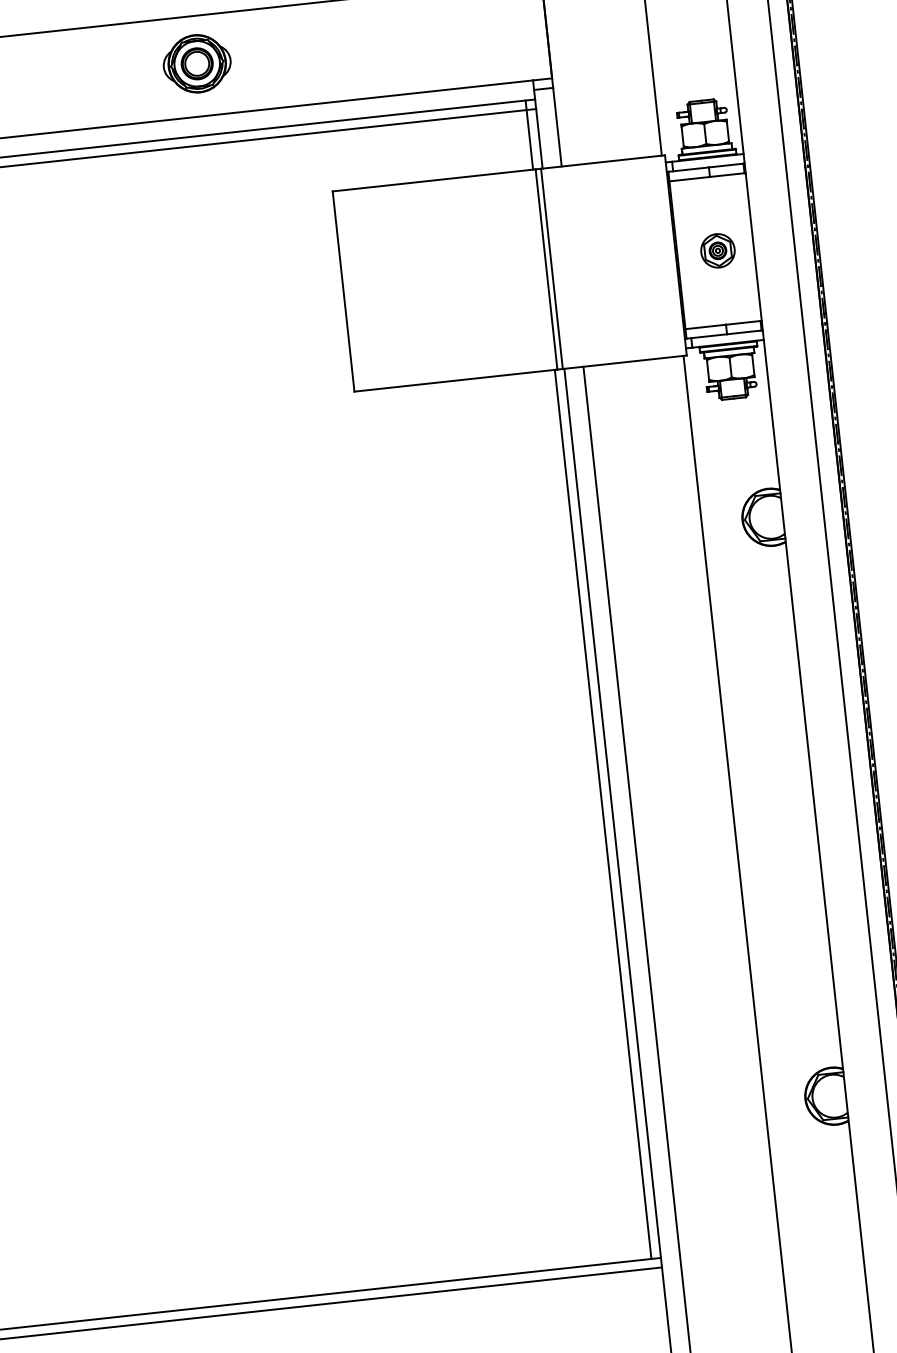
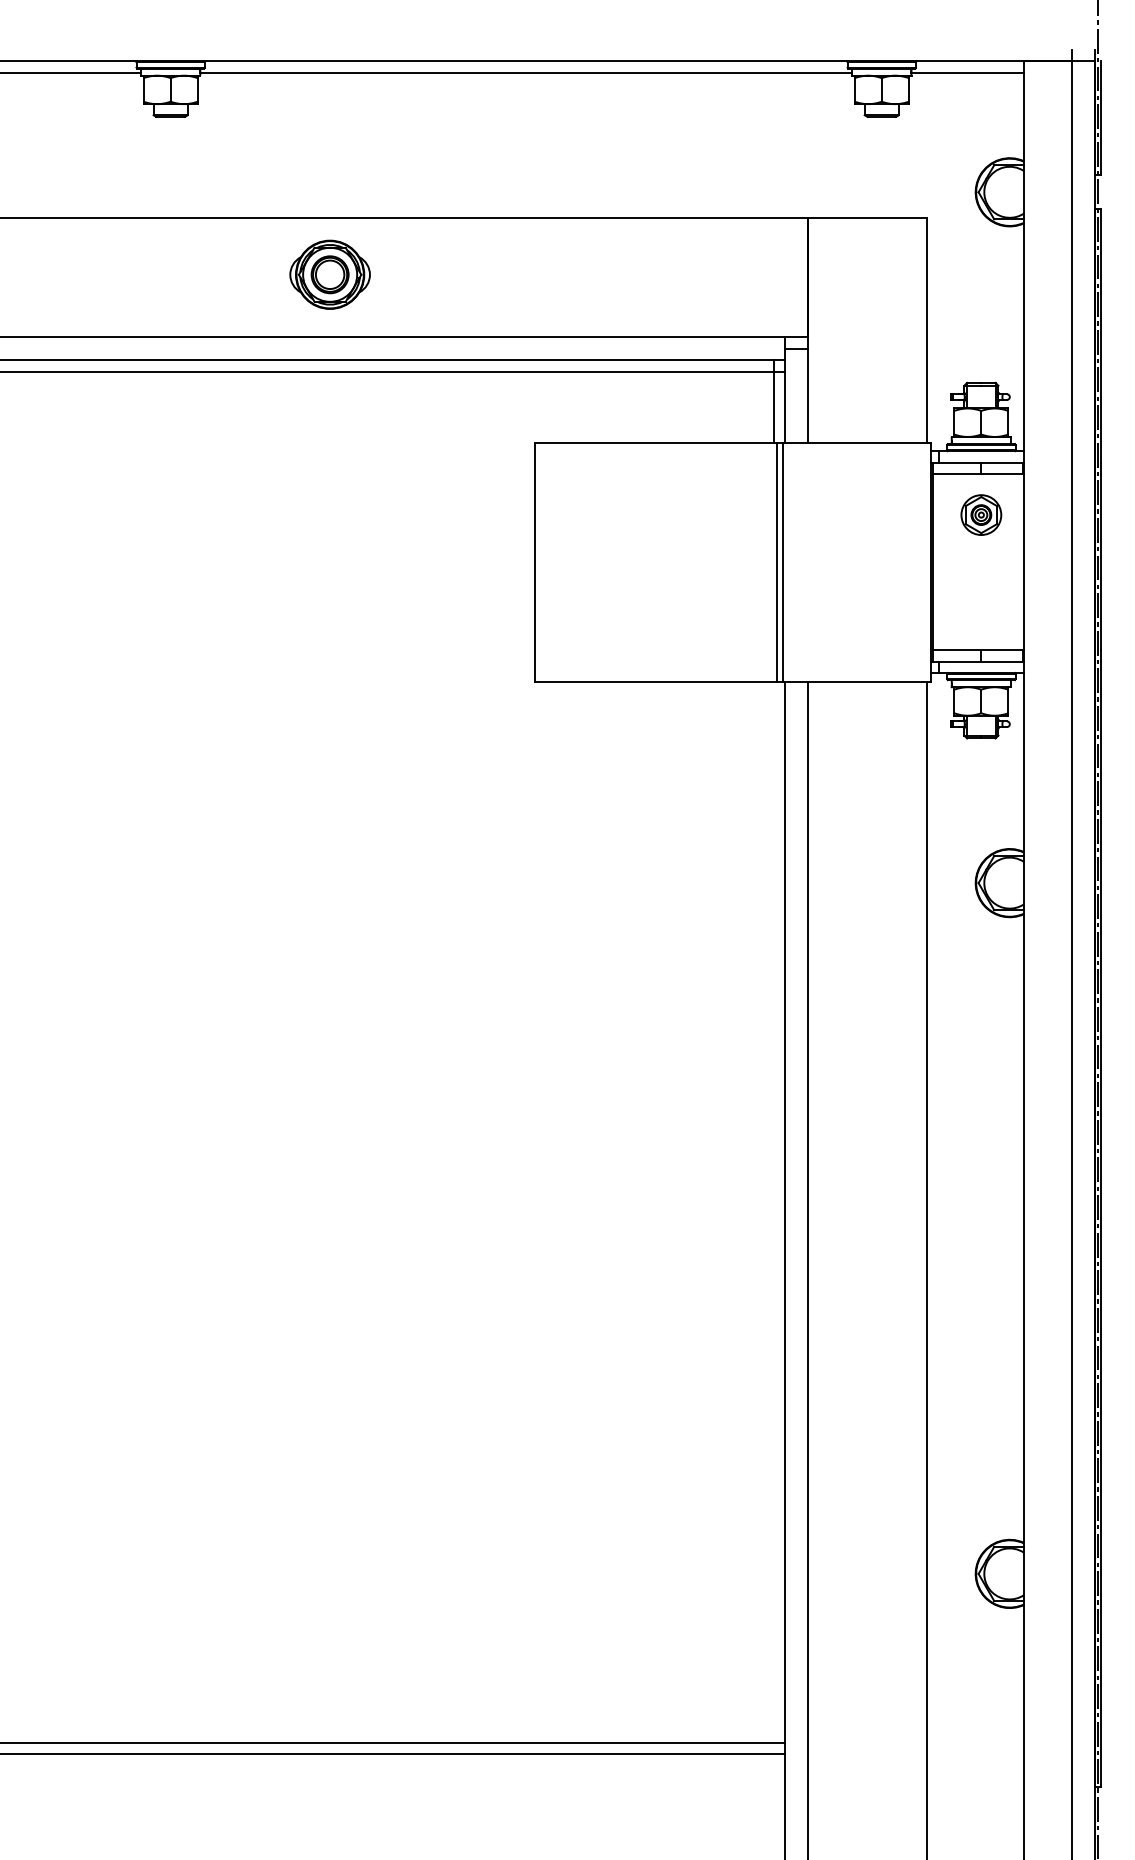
part: (196, 63) -> (329, 274), moved
part: (718, 250) -> (981, 514), moved
line: (602, 813) -> (773, 1211), removed

